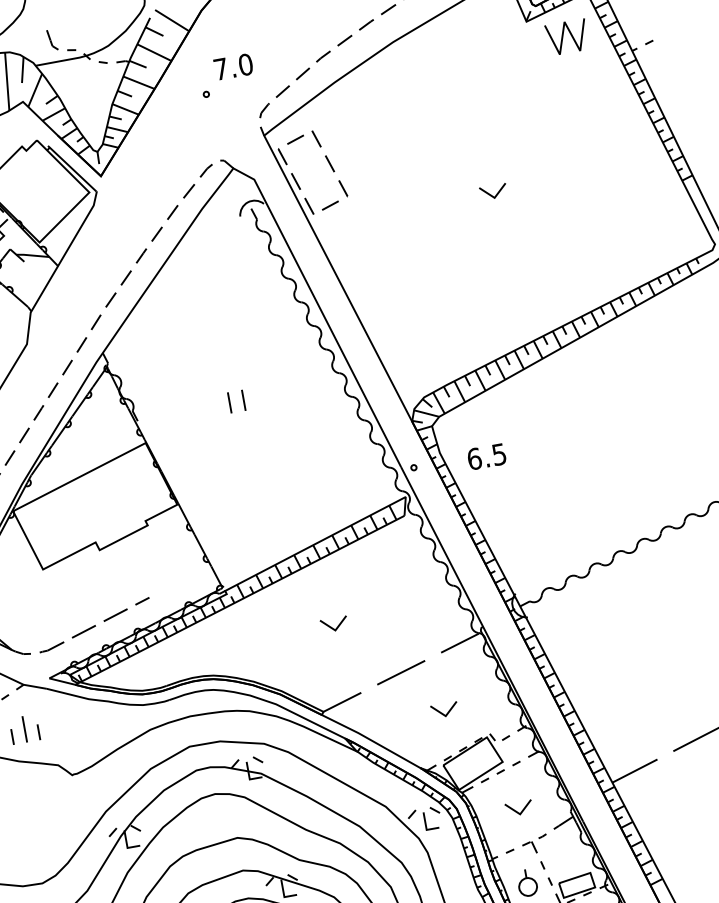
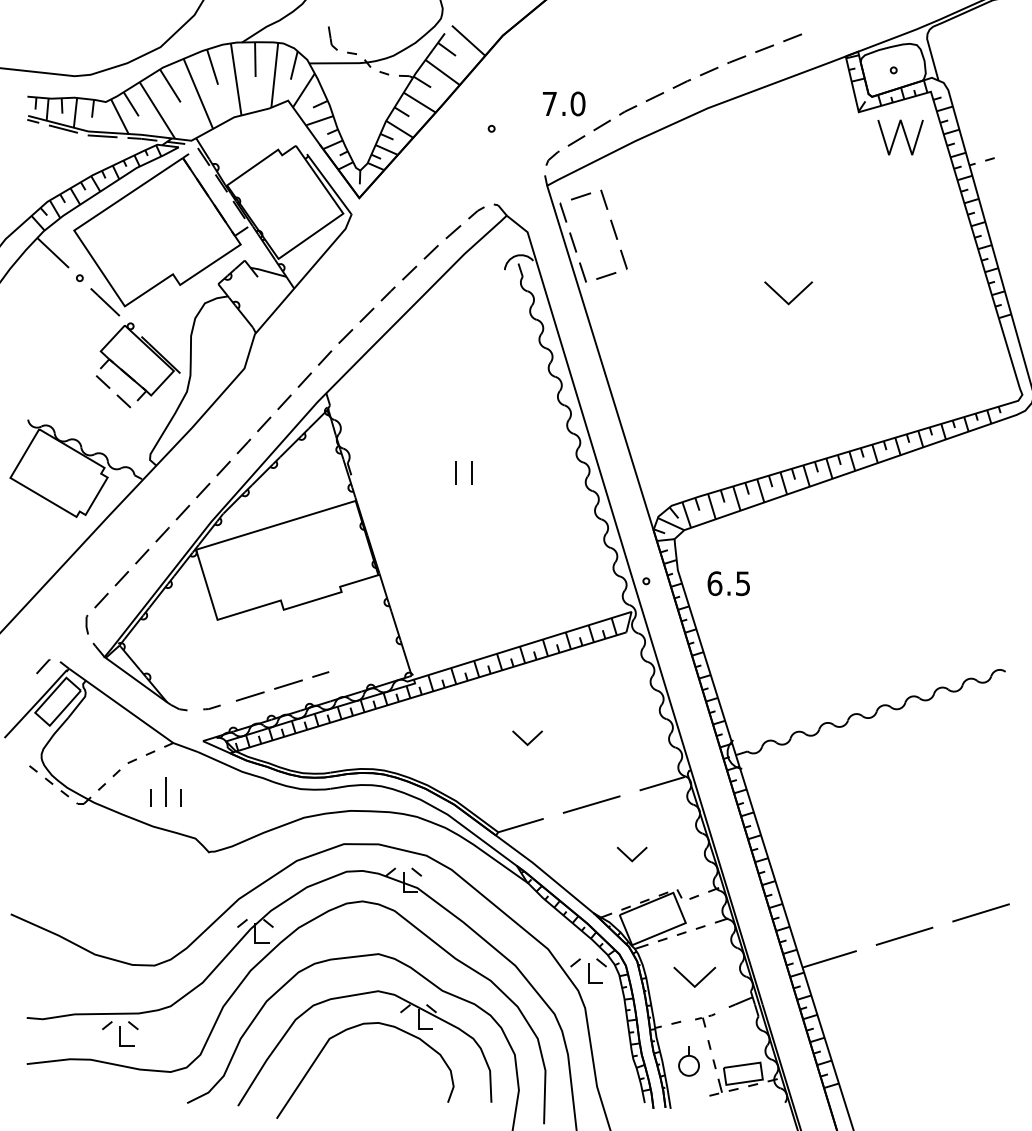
text: (233, 66) -> (564, 103), moved
part: (493, 191) -> (788, 292), size x1.6
part: (51, 647) -> (211, 707), size x0.6
part: (518, 808) -> (694, 977), size x1.4
part: (534, 844) -> (704, 1020), size x0.7

